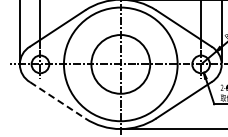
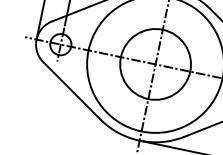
line: (57, 100) -> (72, 91), dashed -> solid

